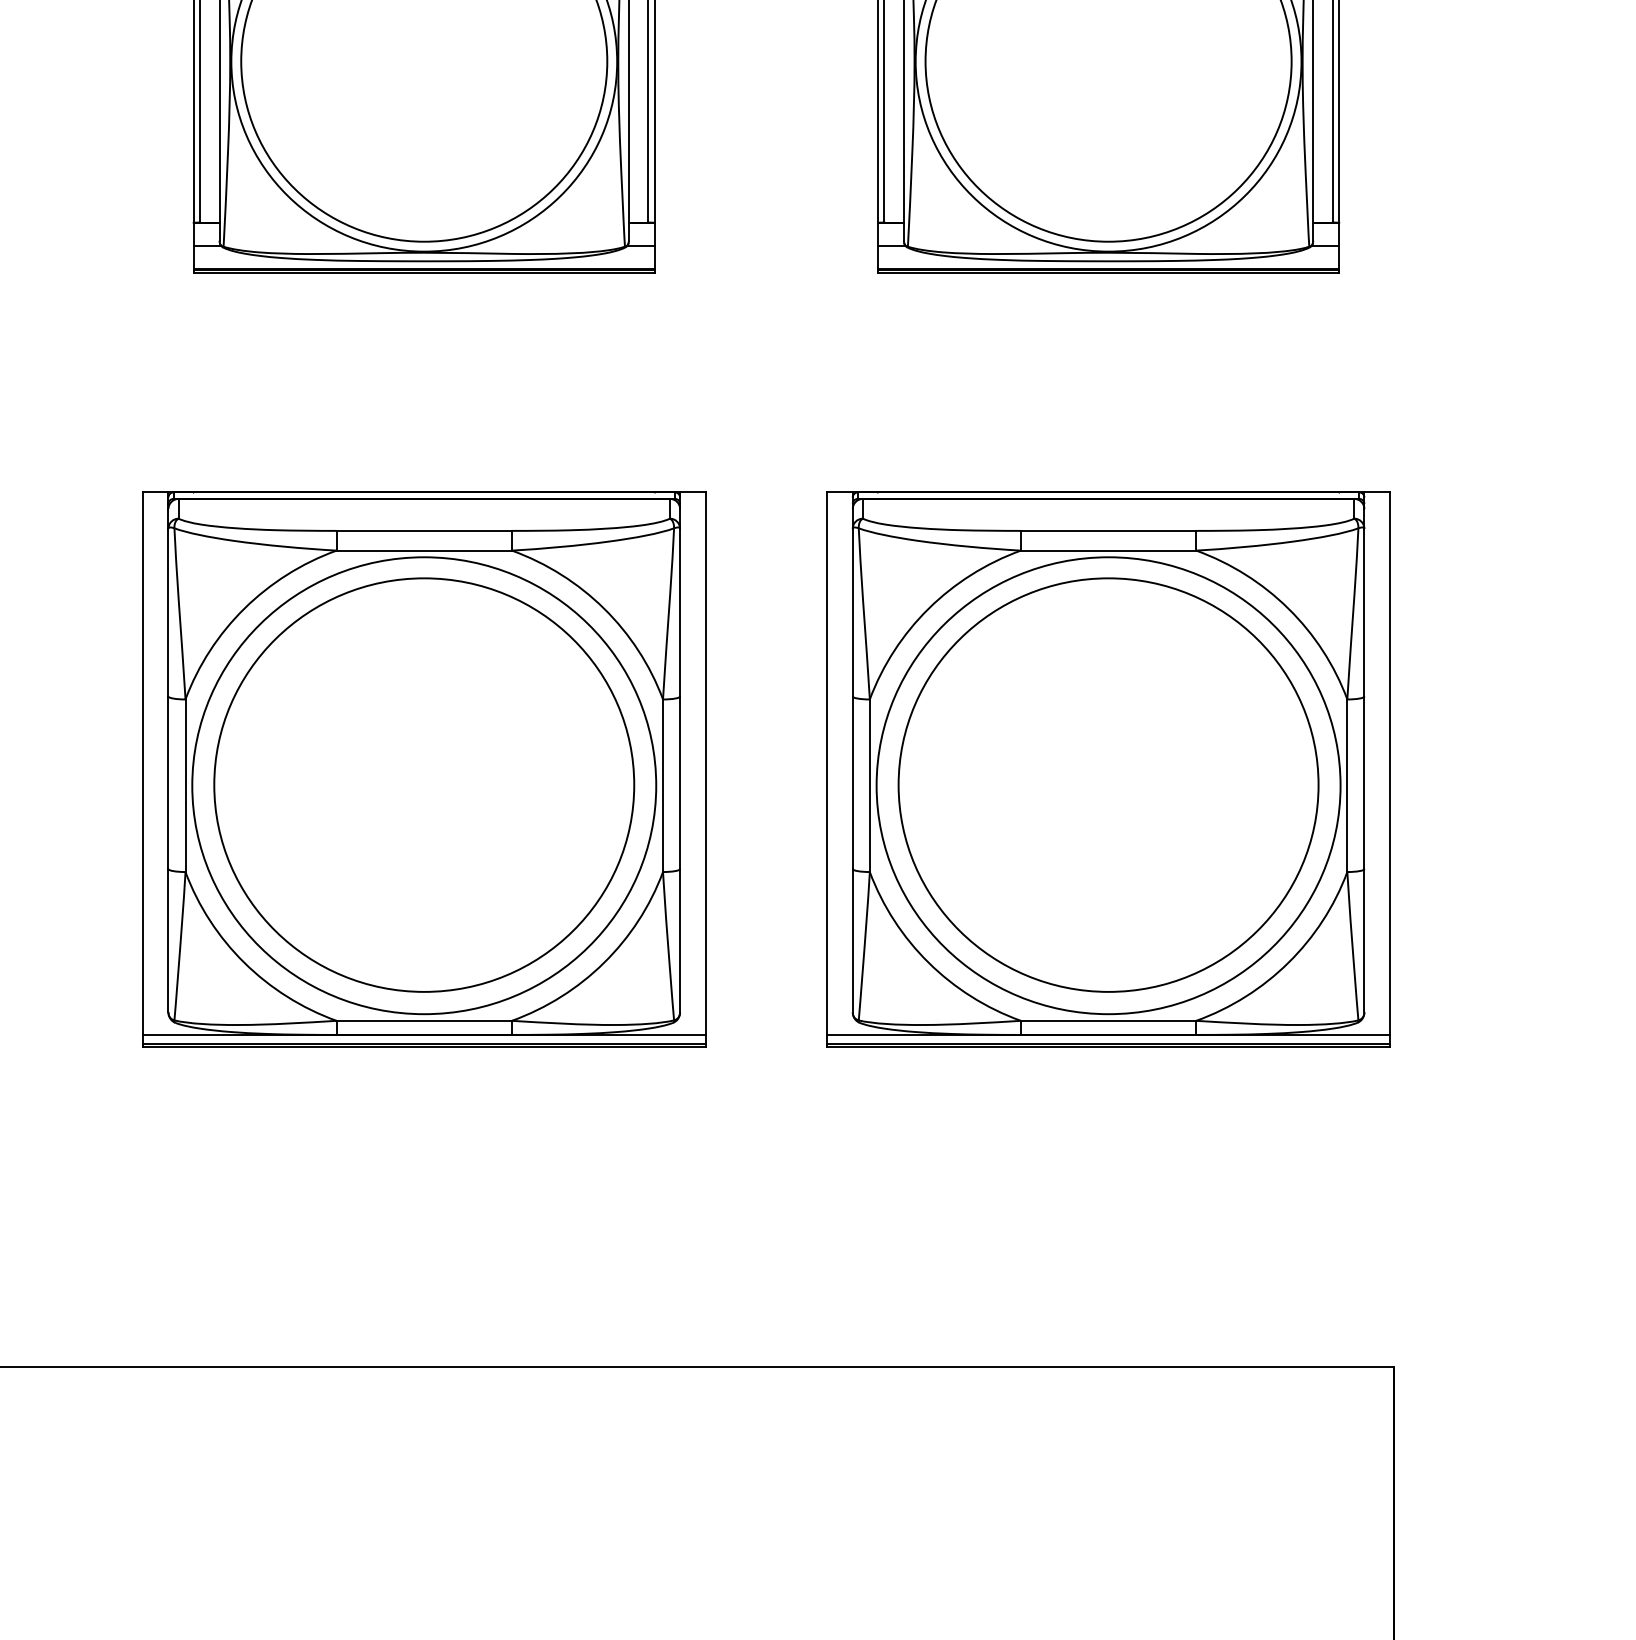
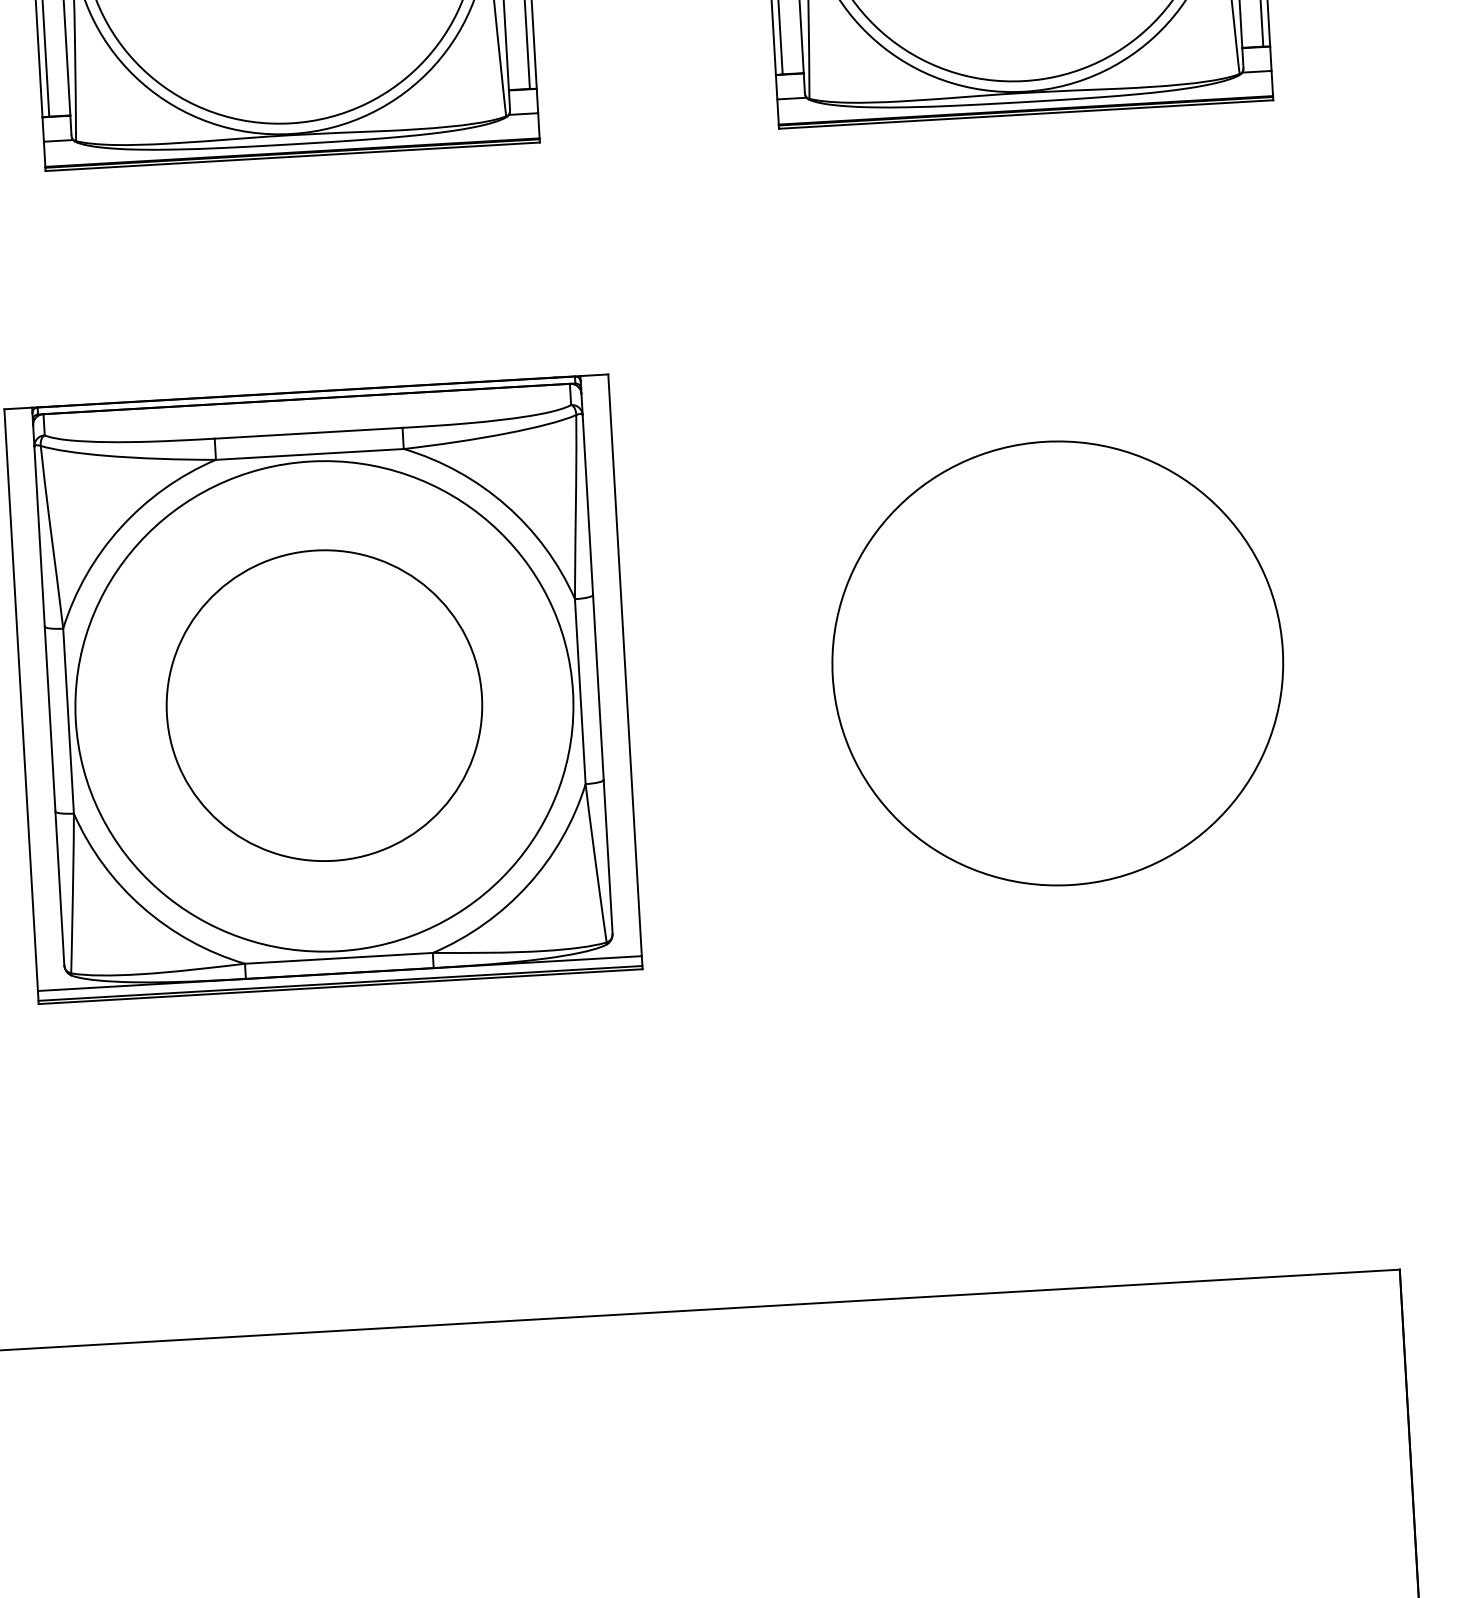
part: (1108, 769) -> (1056, 646), removed
part: (424, 784) -> (324, 705), size x0.7

